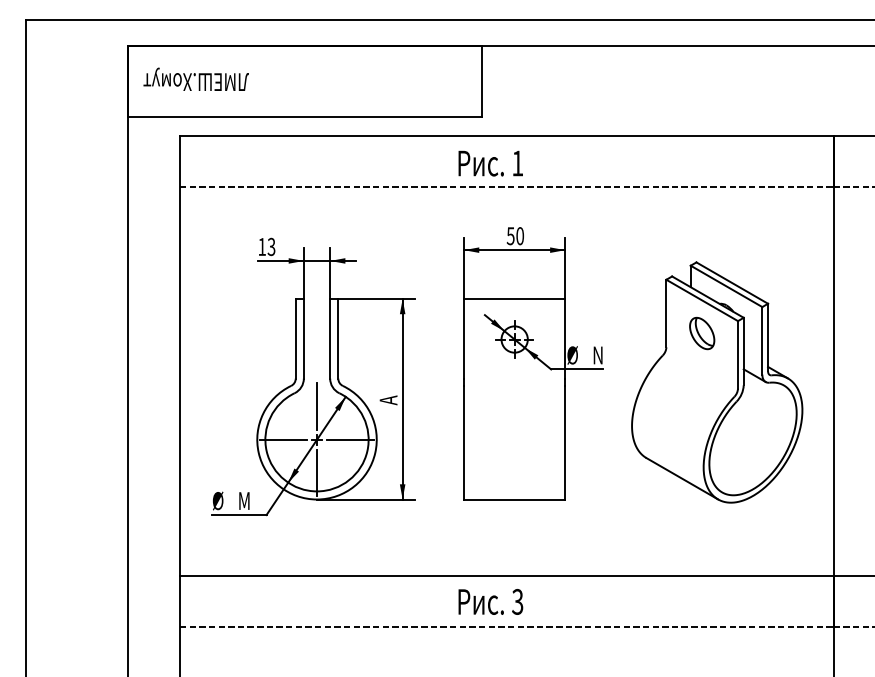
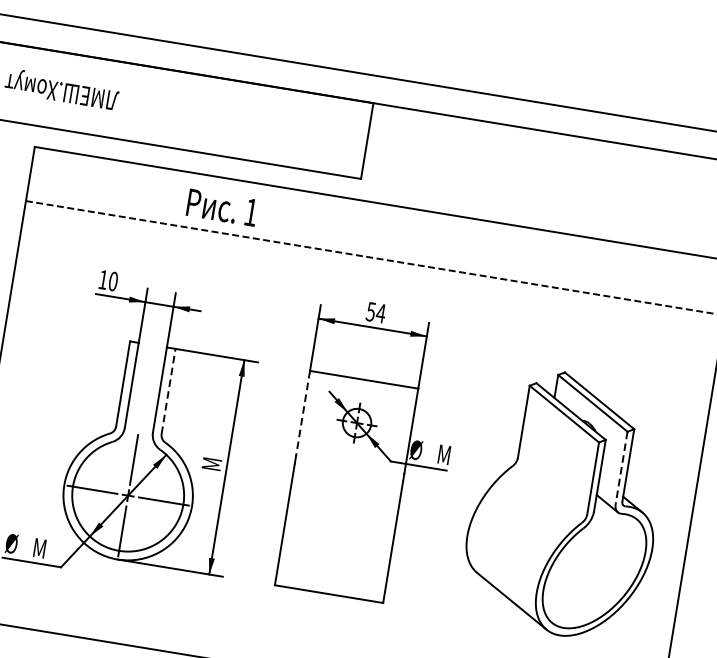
text: (490, 163) -> (221, 207), moved
text: (519, 236) -> (380, 313), 50 -> 54
text: (271, 246) -> (113, 281), 13 -> 10
part: (702, 333) -> (558, 449), removed
line: (338, 338) -> (168, 391), solid -> dashed
line: (464, 338) -> (303, 413), solid -> dashed
line: (762, 340) -> (621, 467), solid -> dashed
text: (599, 355) -> (444, 455), N -> M
text: (388, 399) -> (211, 465), A -> M

